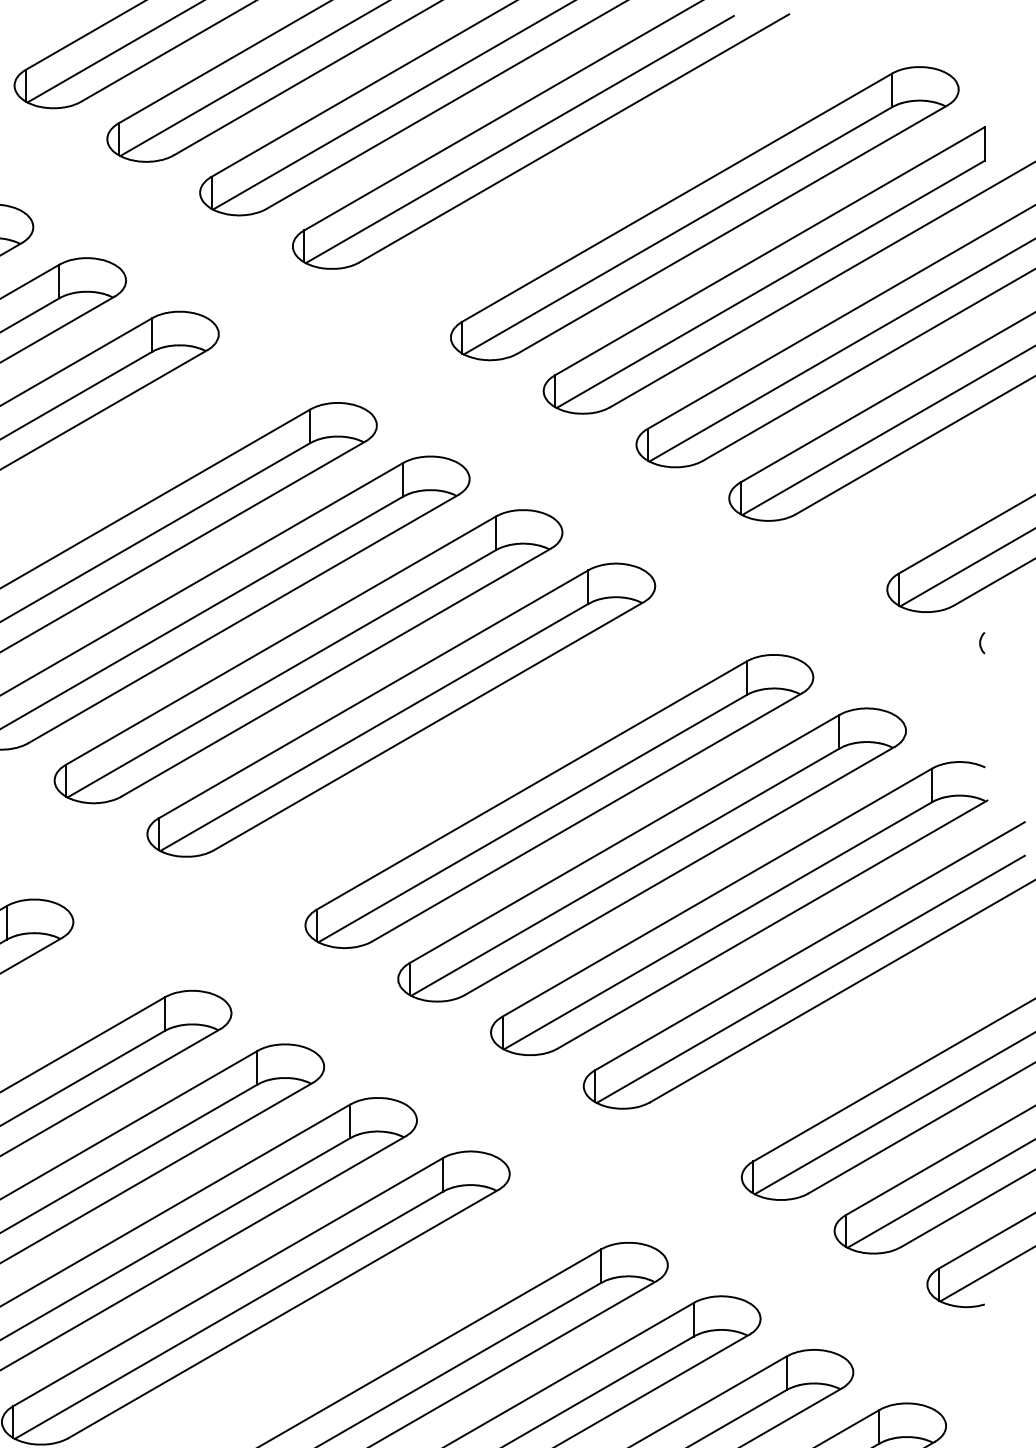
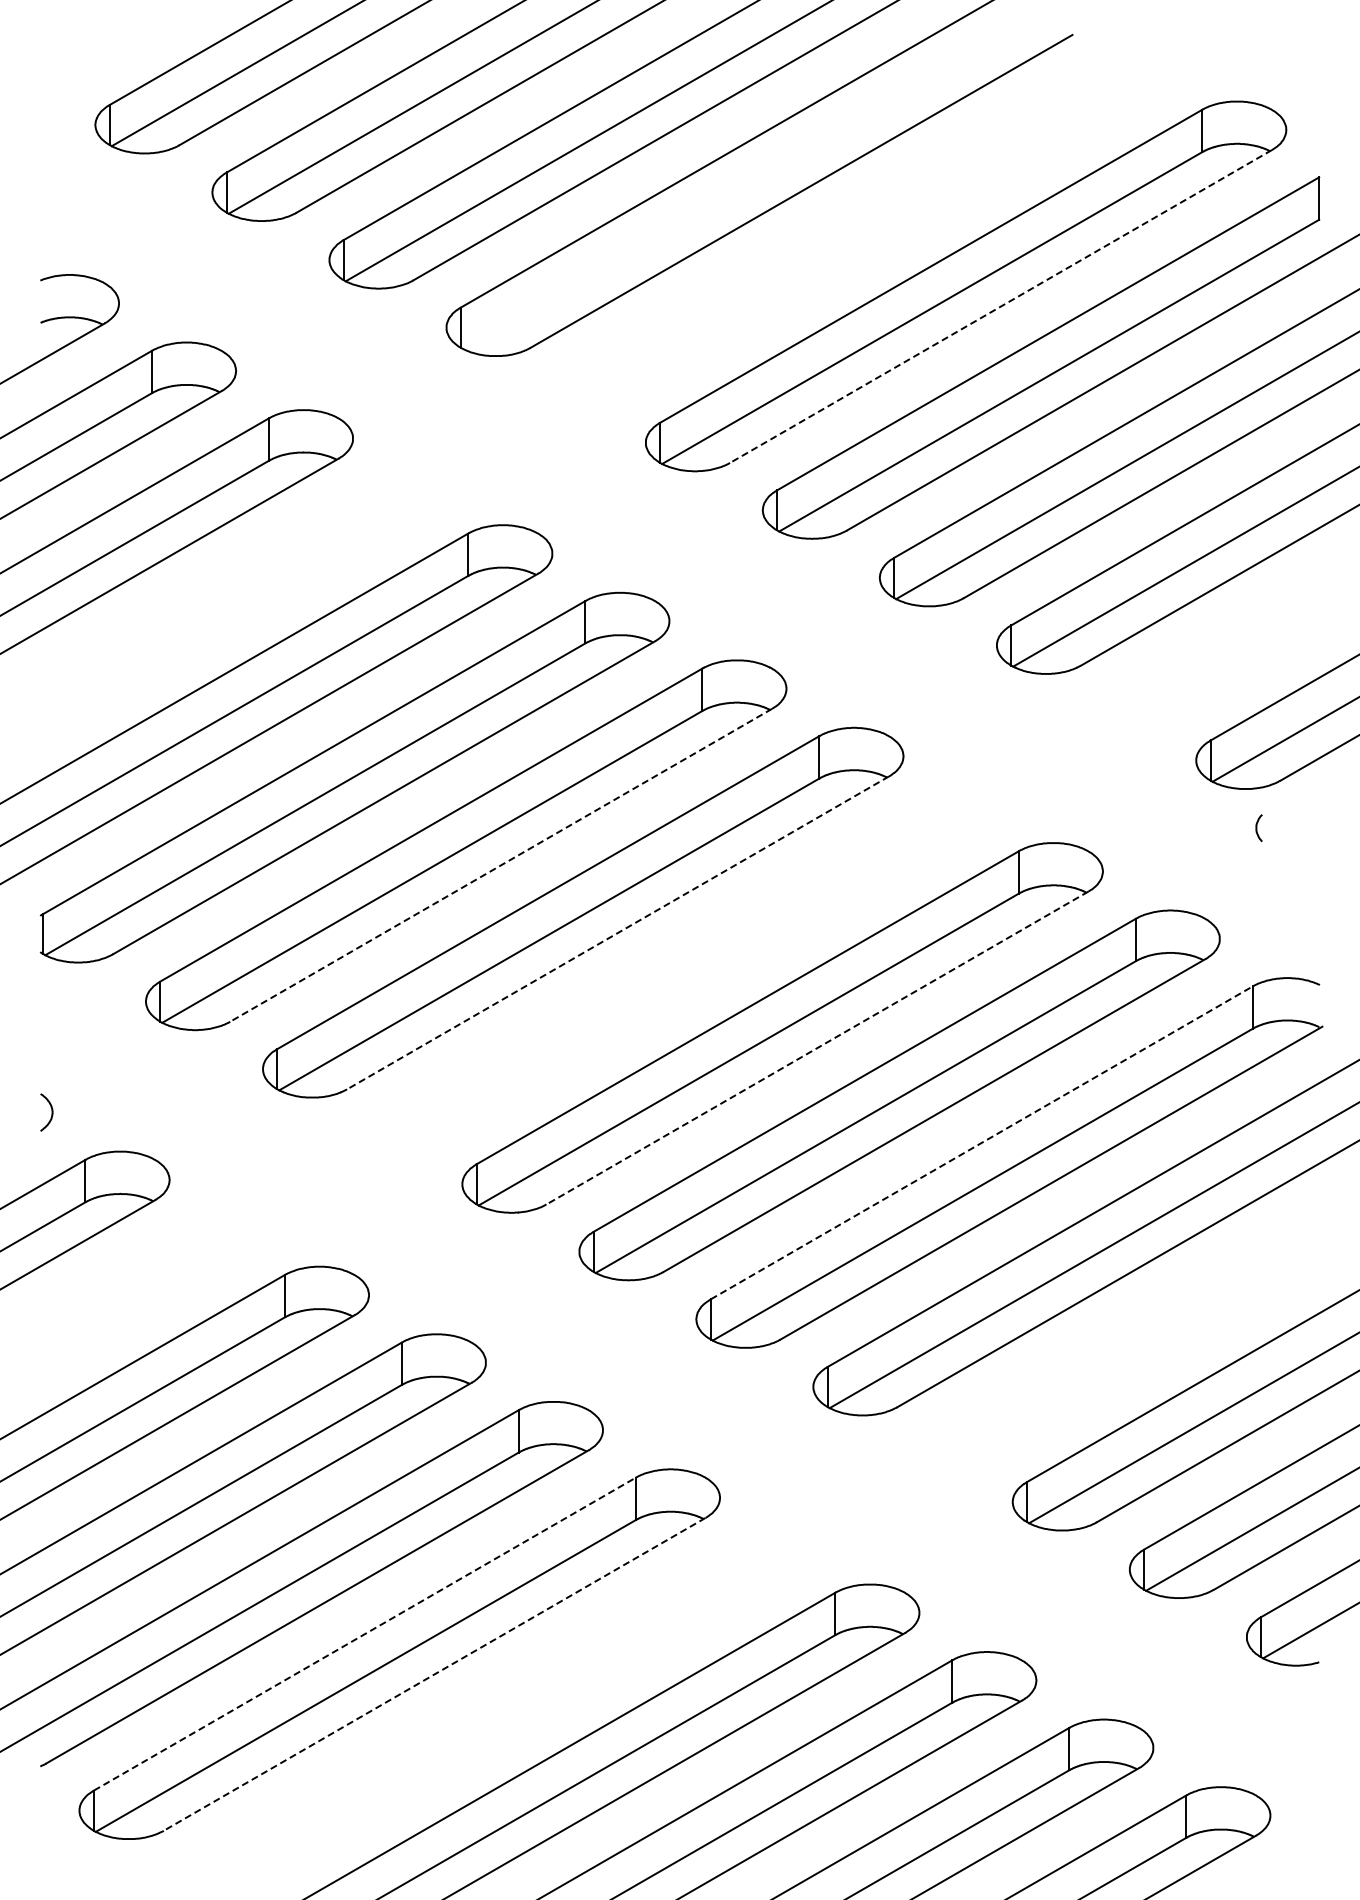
line: (519, 139) -> (732, 192), removed
line: (732, 229) -> (1000, 306), solid -> dashed
curve: (981, 643) -> (1257, 828), moved
line: (336, 672) -> (501, 865), solid -> dashed
line: (429, 725) -> (618, 932), solid -> dashed
line: (587, 817) -> (817, 1048), solid -> dashed
line: (717, 892) -> (981, 1142), solid -> dashed
line: (227, 1282) -> (364, 1634), solid -> dashed
line: (283, 1314) -> (434, 1674), solid -> dashed

